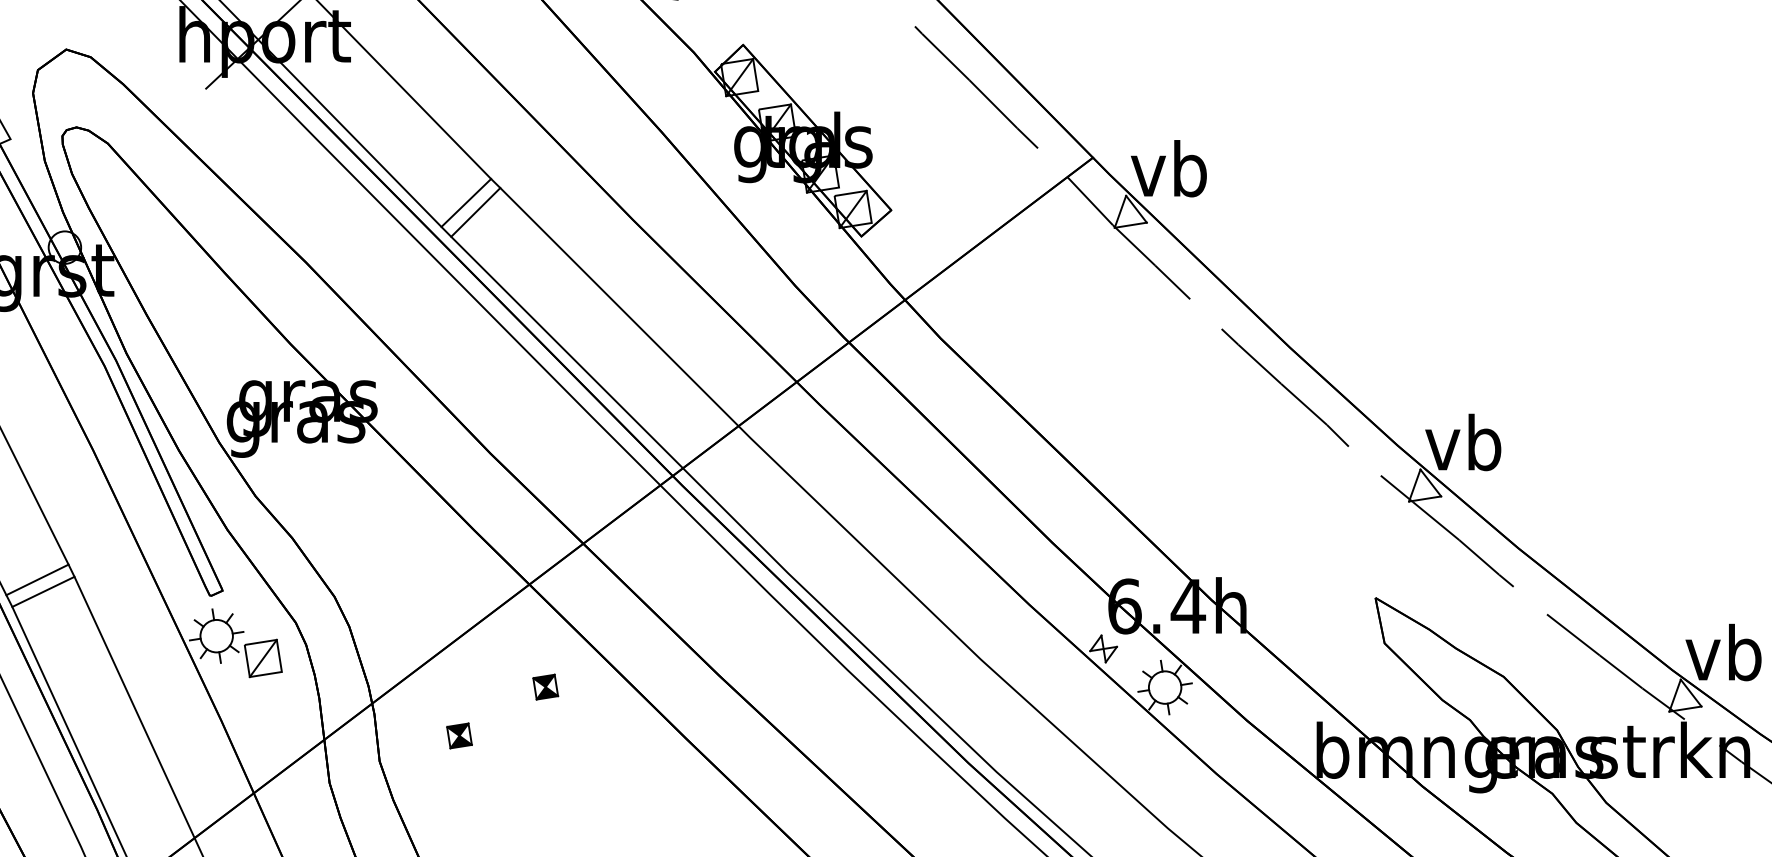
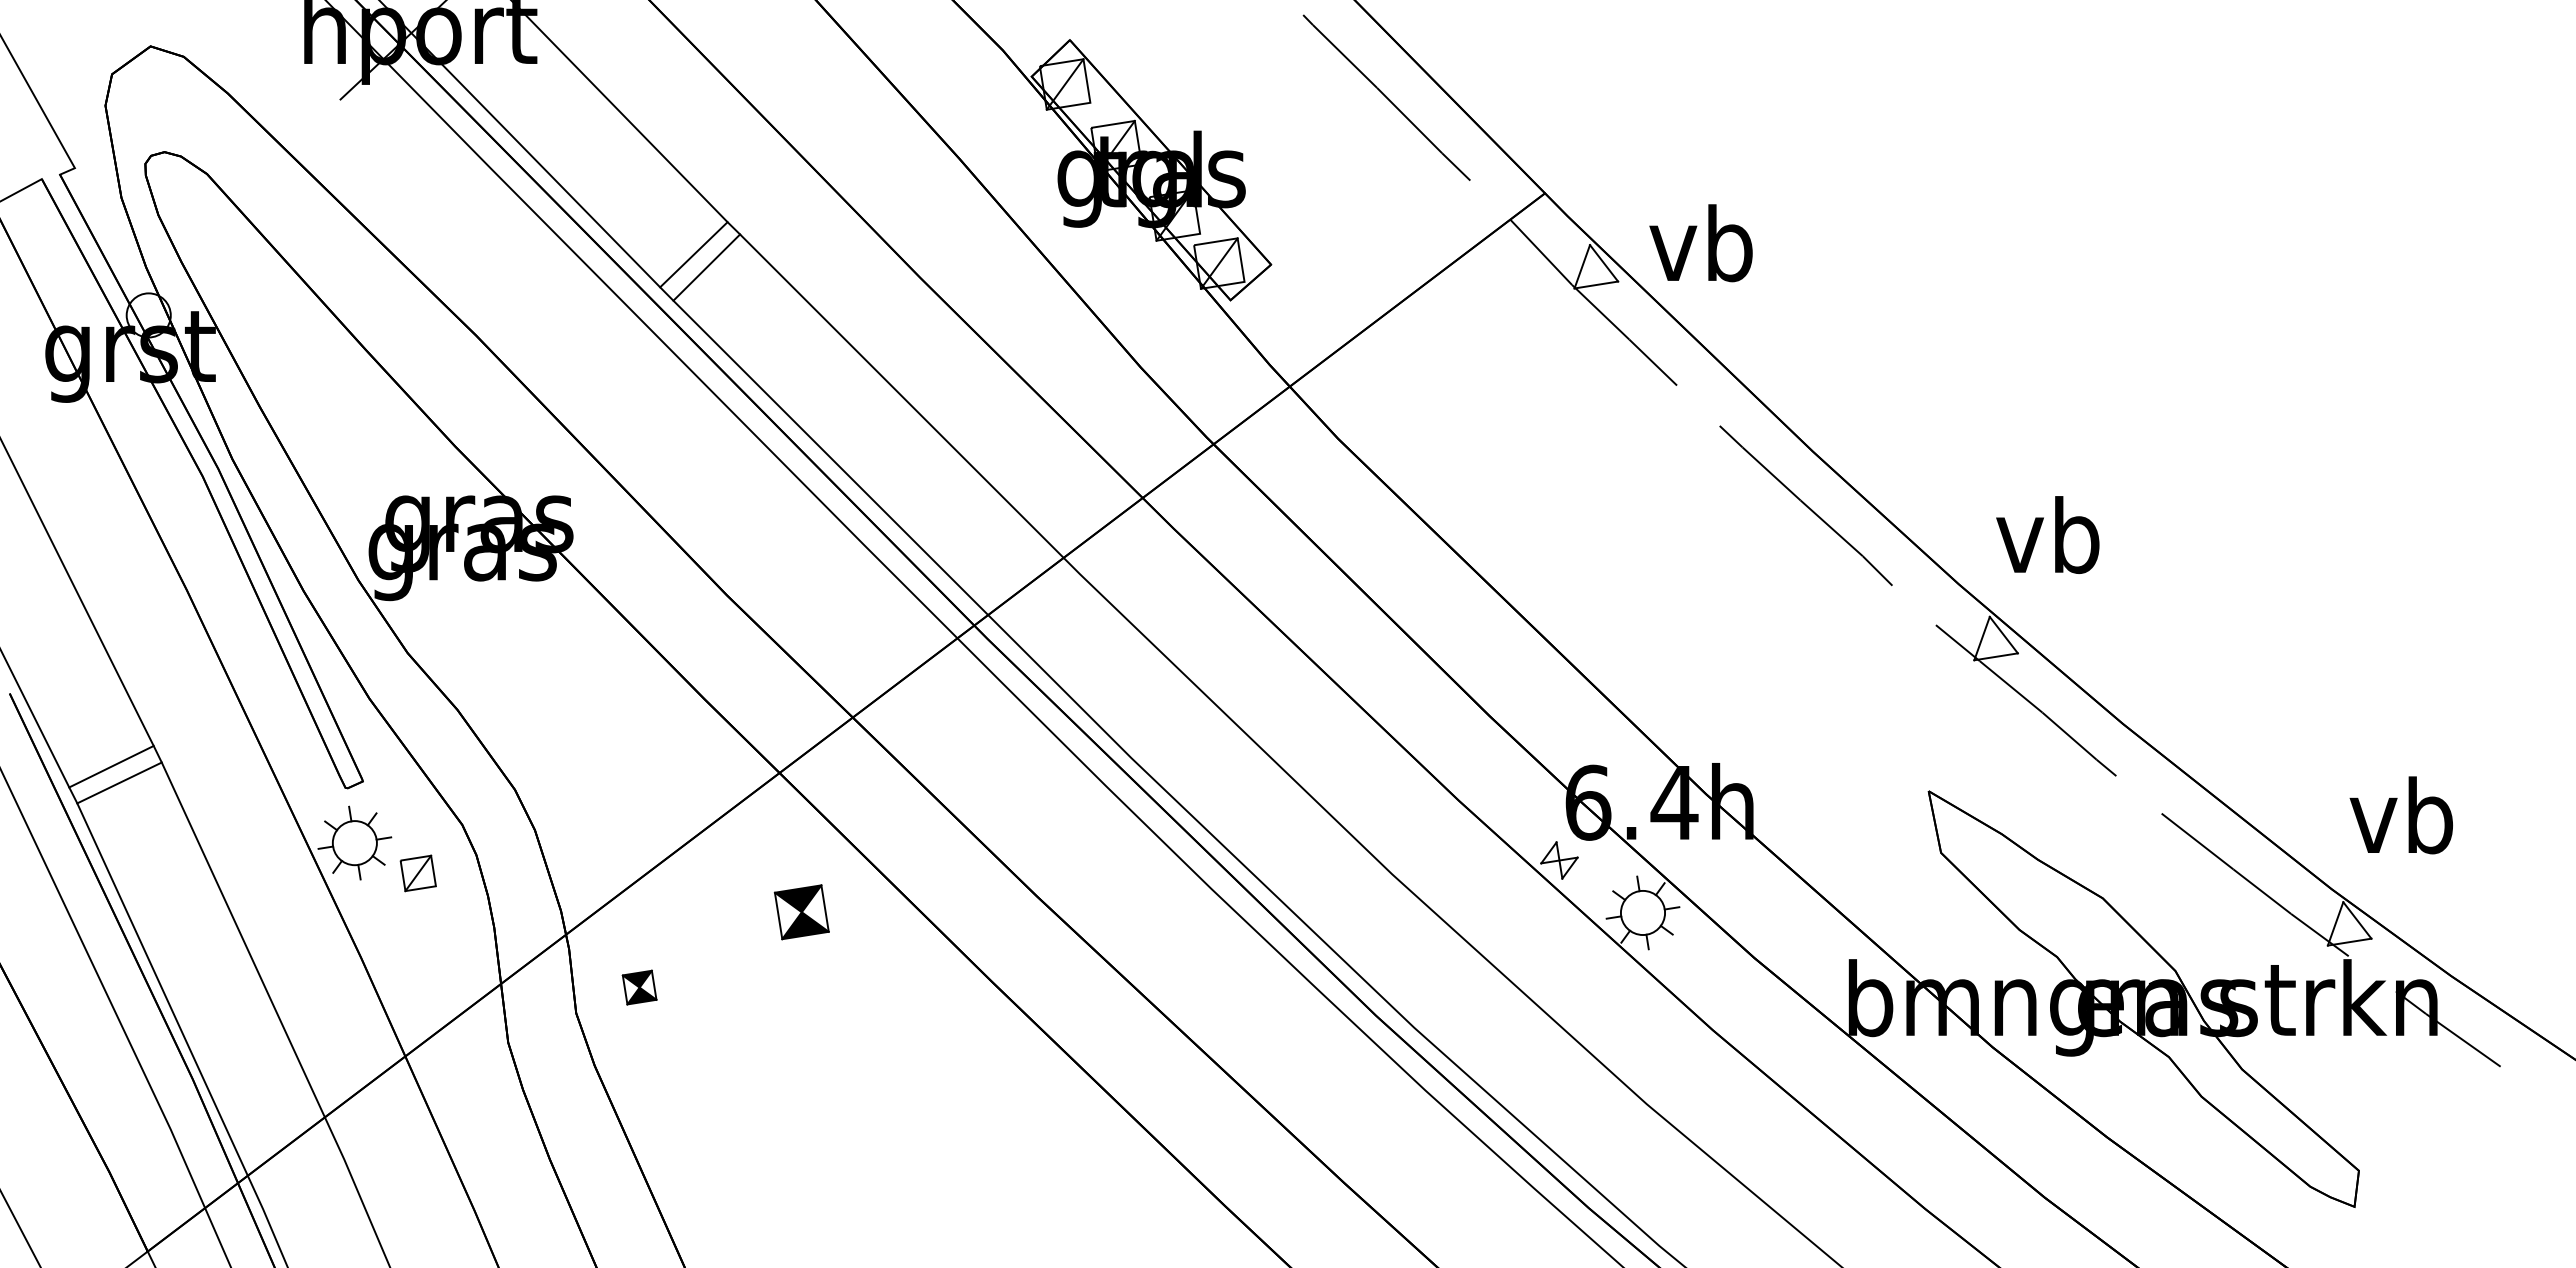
text: (1168, 168) -> (1700, 243), moved
text: (1462, 442) -> (2047, 534), moved
text: (1722, 652) -> (2400, 815), moved
part: (263, 658) -> (418, 873), size x0.7
part: (545, 687) -> (801, 912), size x1.6
part: (459, 735) -> (639, 987), moved

